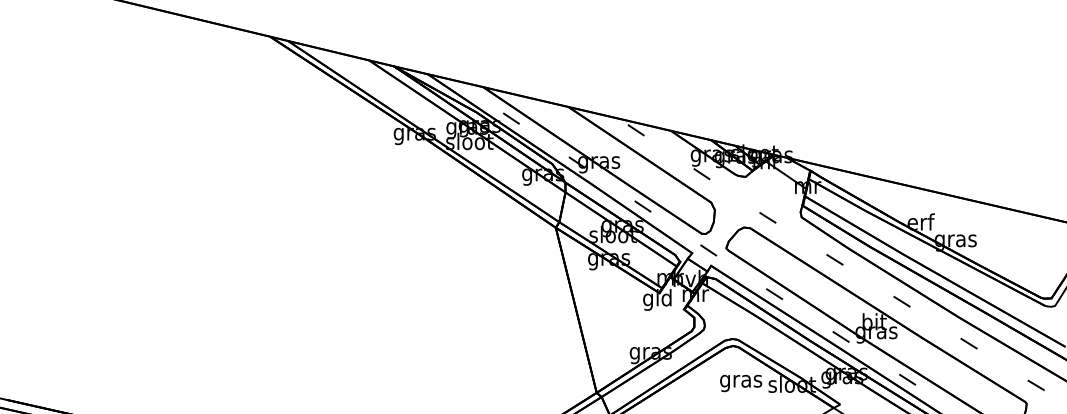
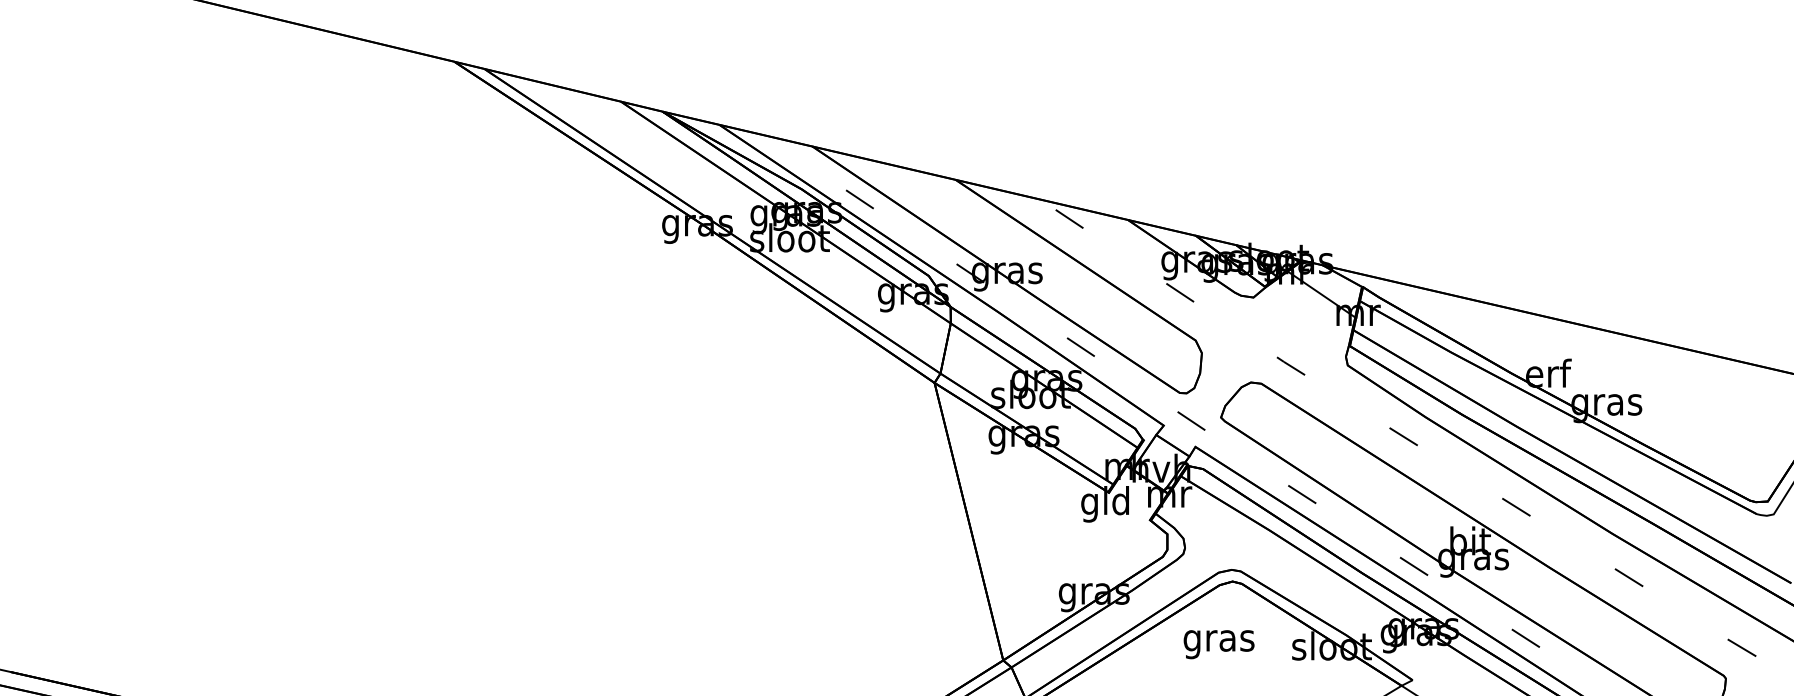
text: (741, 383) -> (1219, 644), moved

